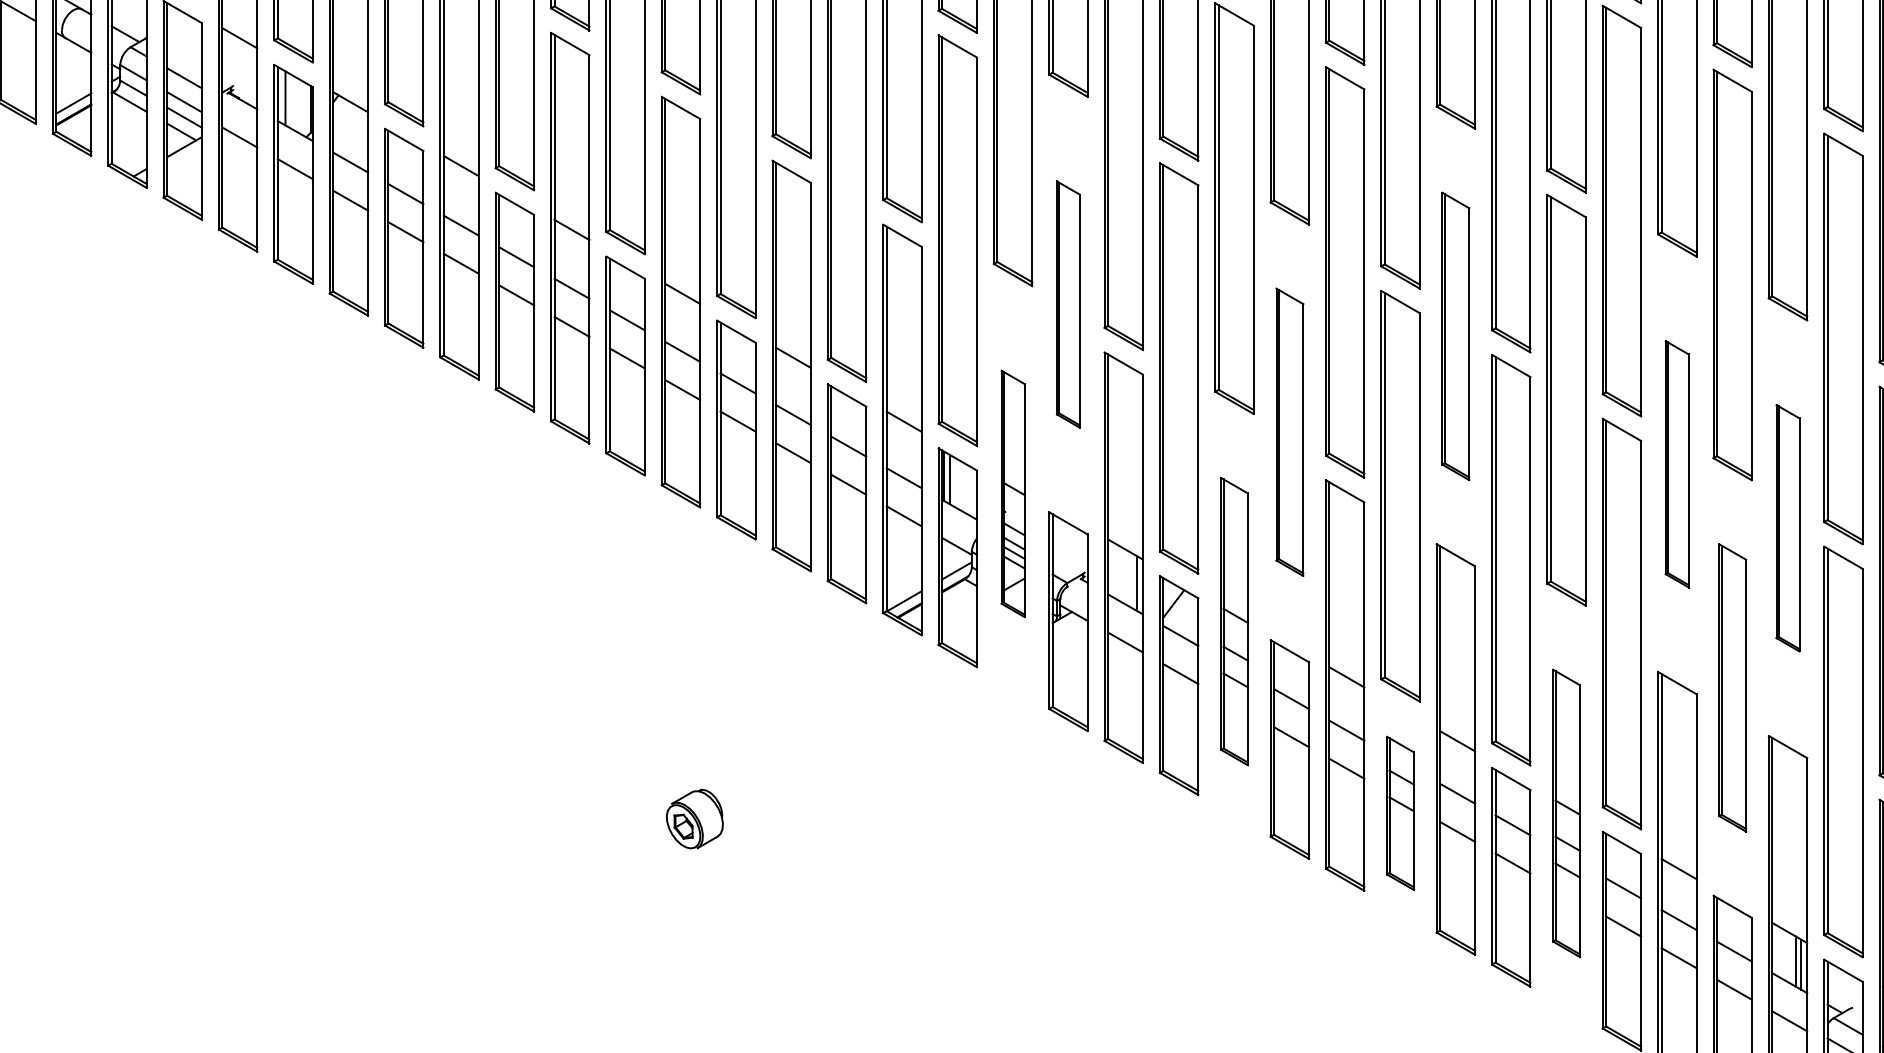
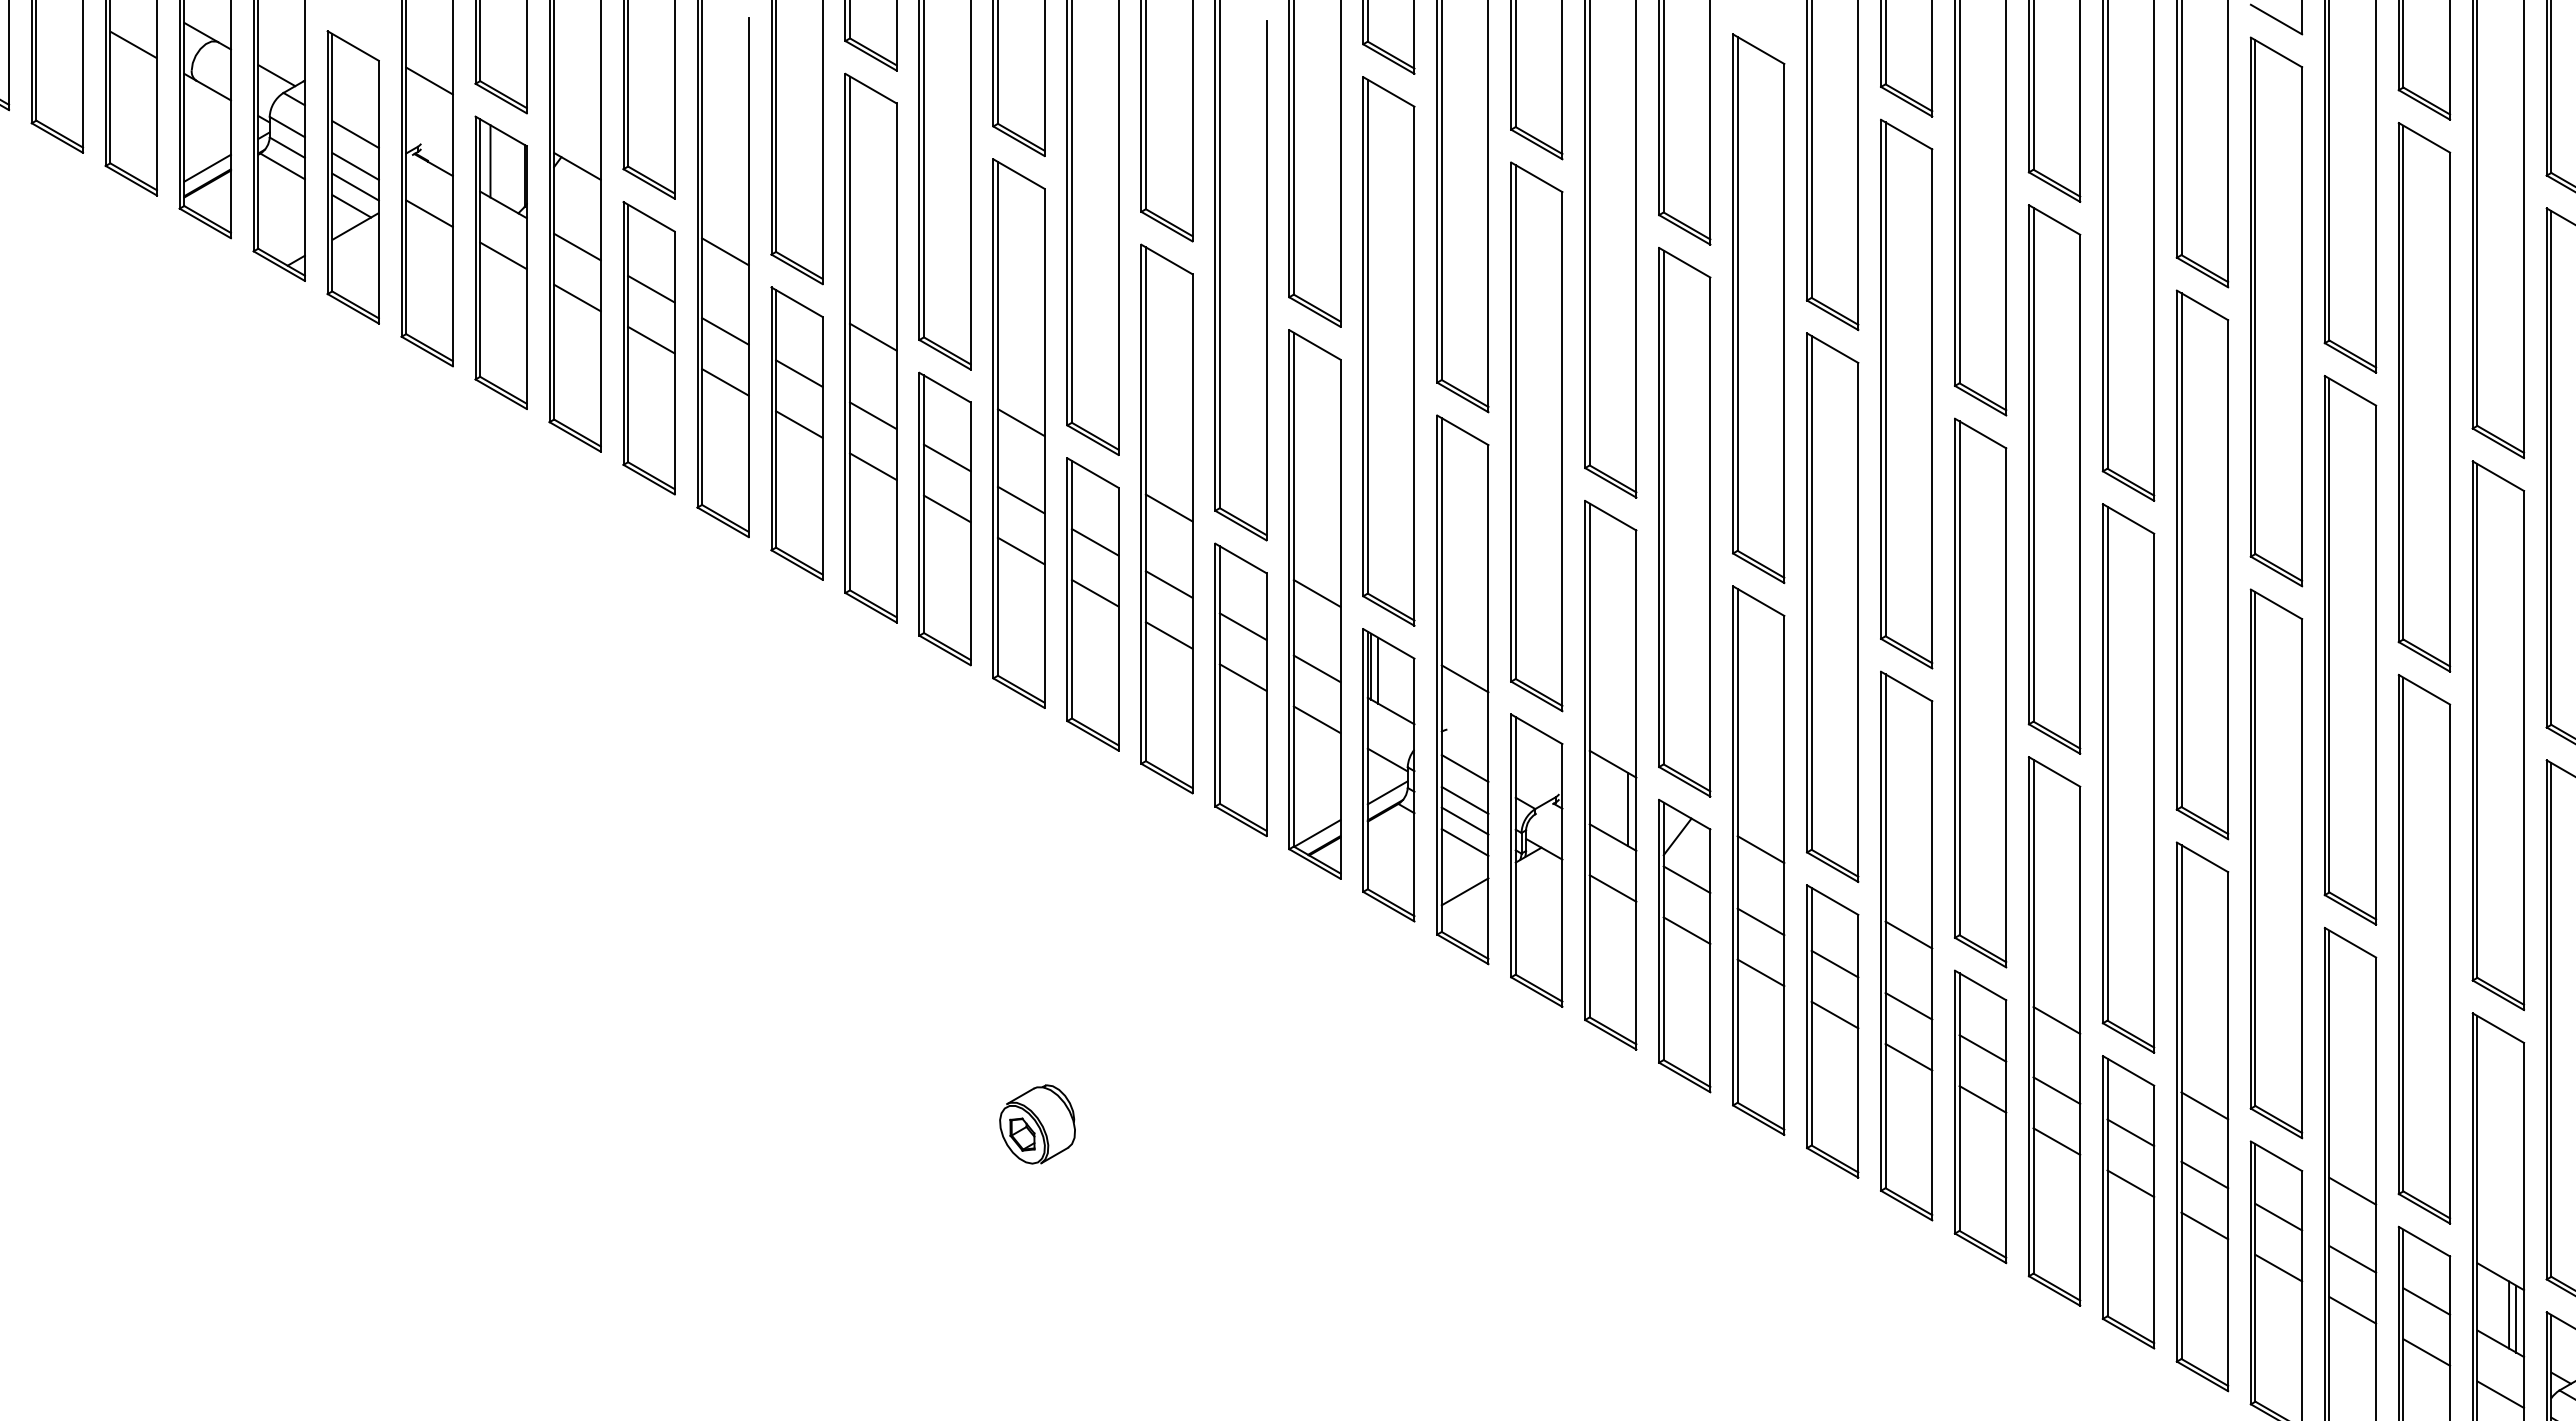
part: (1068, 304) -> (1536, 436), size x1.67
part: (1455, 336) -> (2054, 479), size x1.43
part: (1289, 432) -> (1832, 607), size x1.43
part: (1677, 464) -> (2350, 650), size x1.67
part: (1012, 493) -> (1462, 689), size x1.67
part: (1788, 528) -> (2498, 735), size x1.67
part: (1234, 621) -> (1758, 860), size x1.43
part: (1732, 687) -> (2424, 948), size x1.43
part: (1400, 813) -> (1980, 1116), size x1.43
part: (1566, 813) -> (2202, 1116), size x1.43

